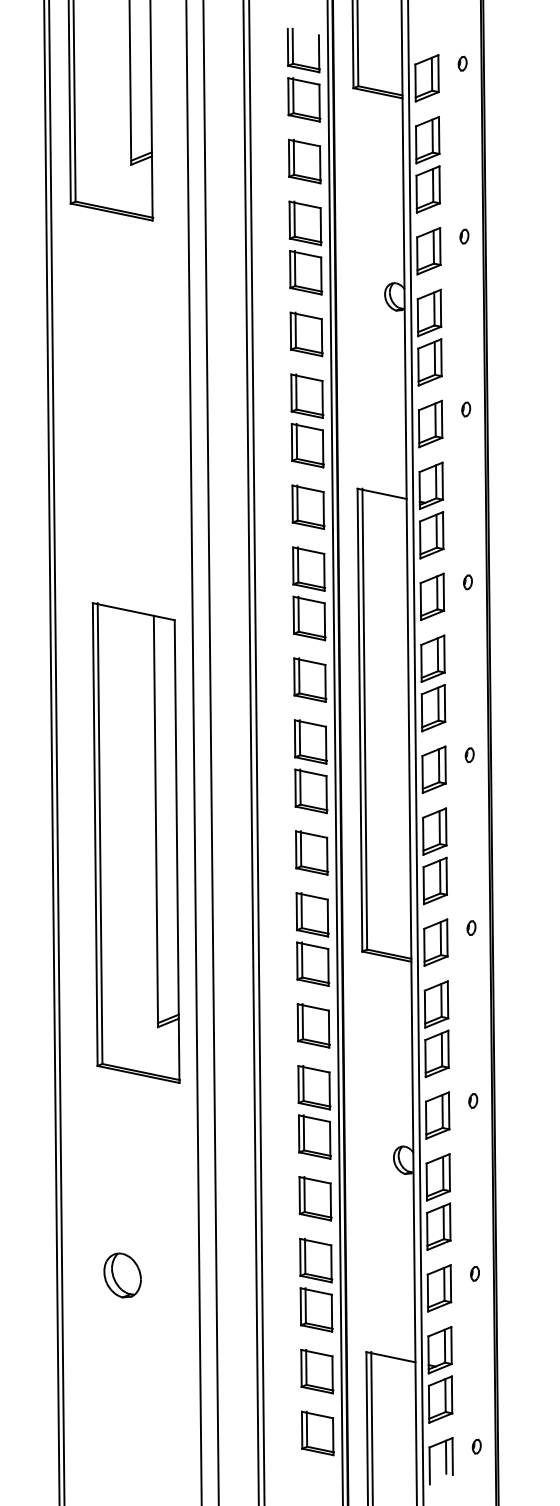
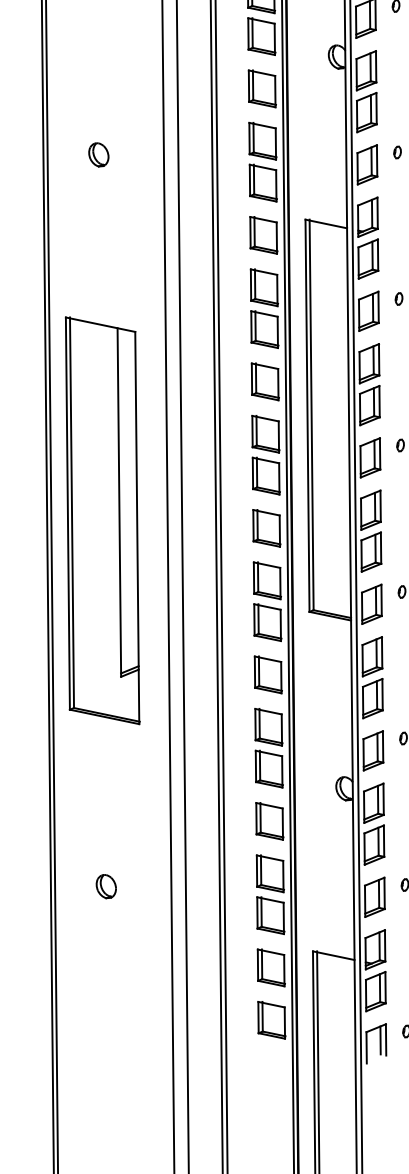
part: (113, 412) -> (98, 155), added
part: (135, 842) -> (102, 520), moved
part: (122, 1275) -> (106, 886), size x0.62

